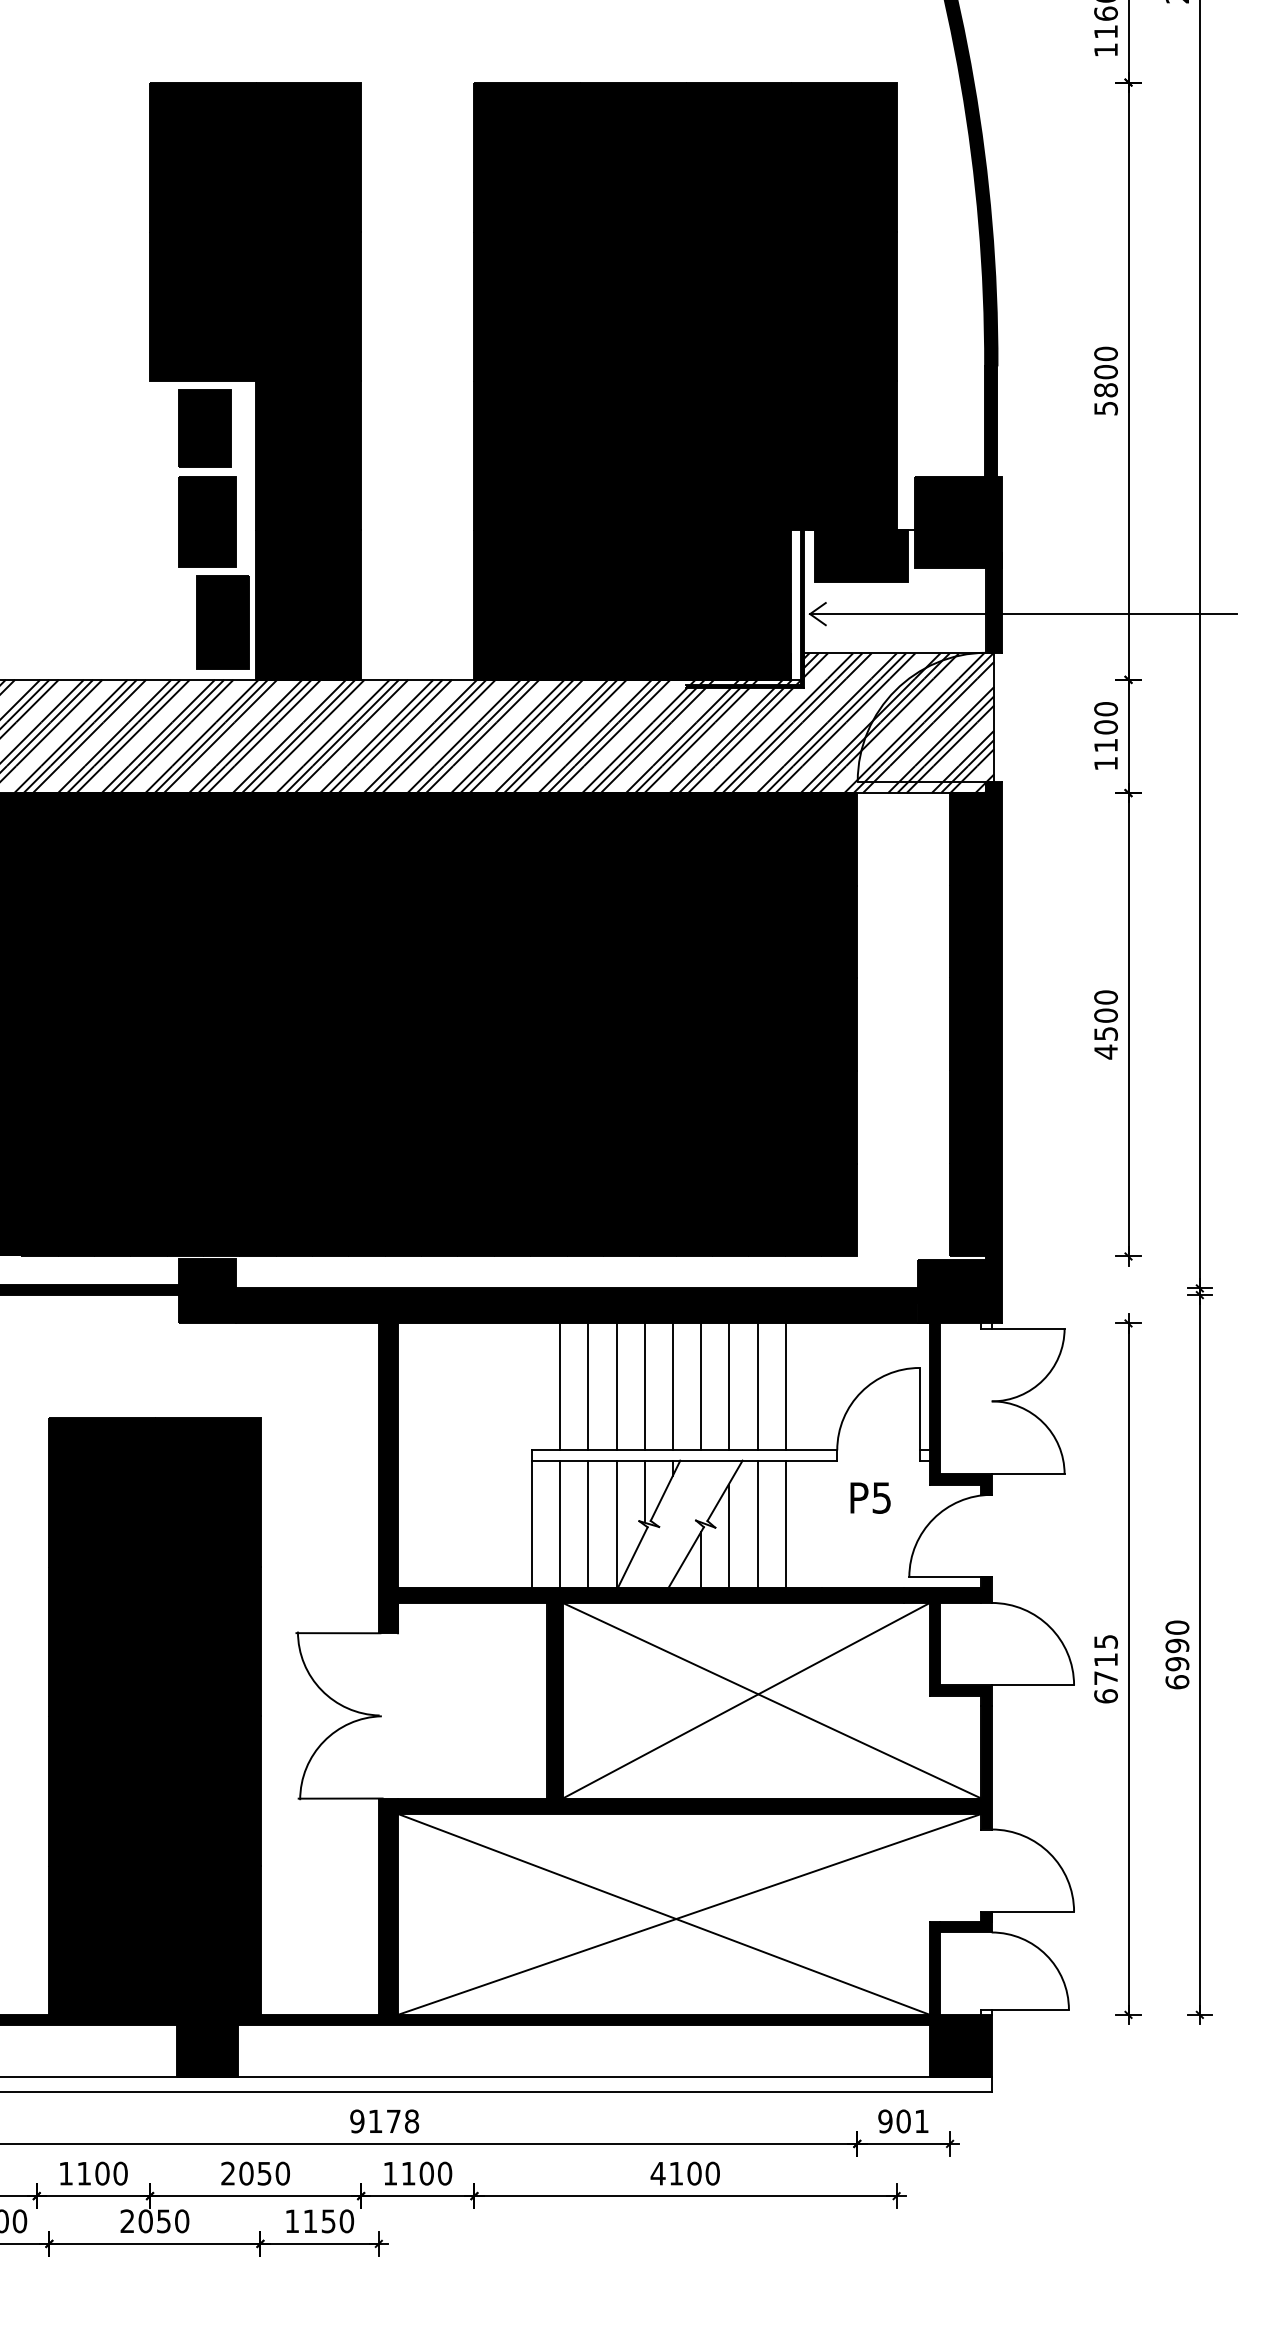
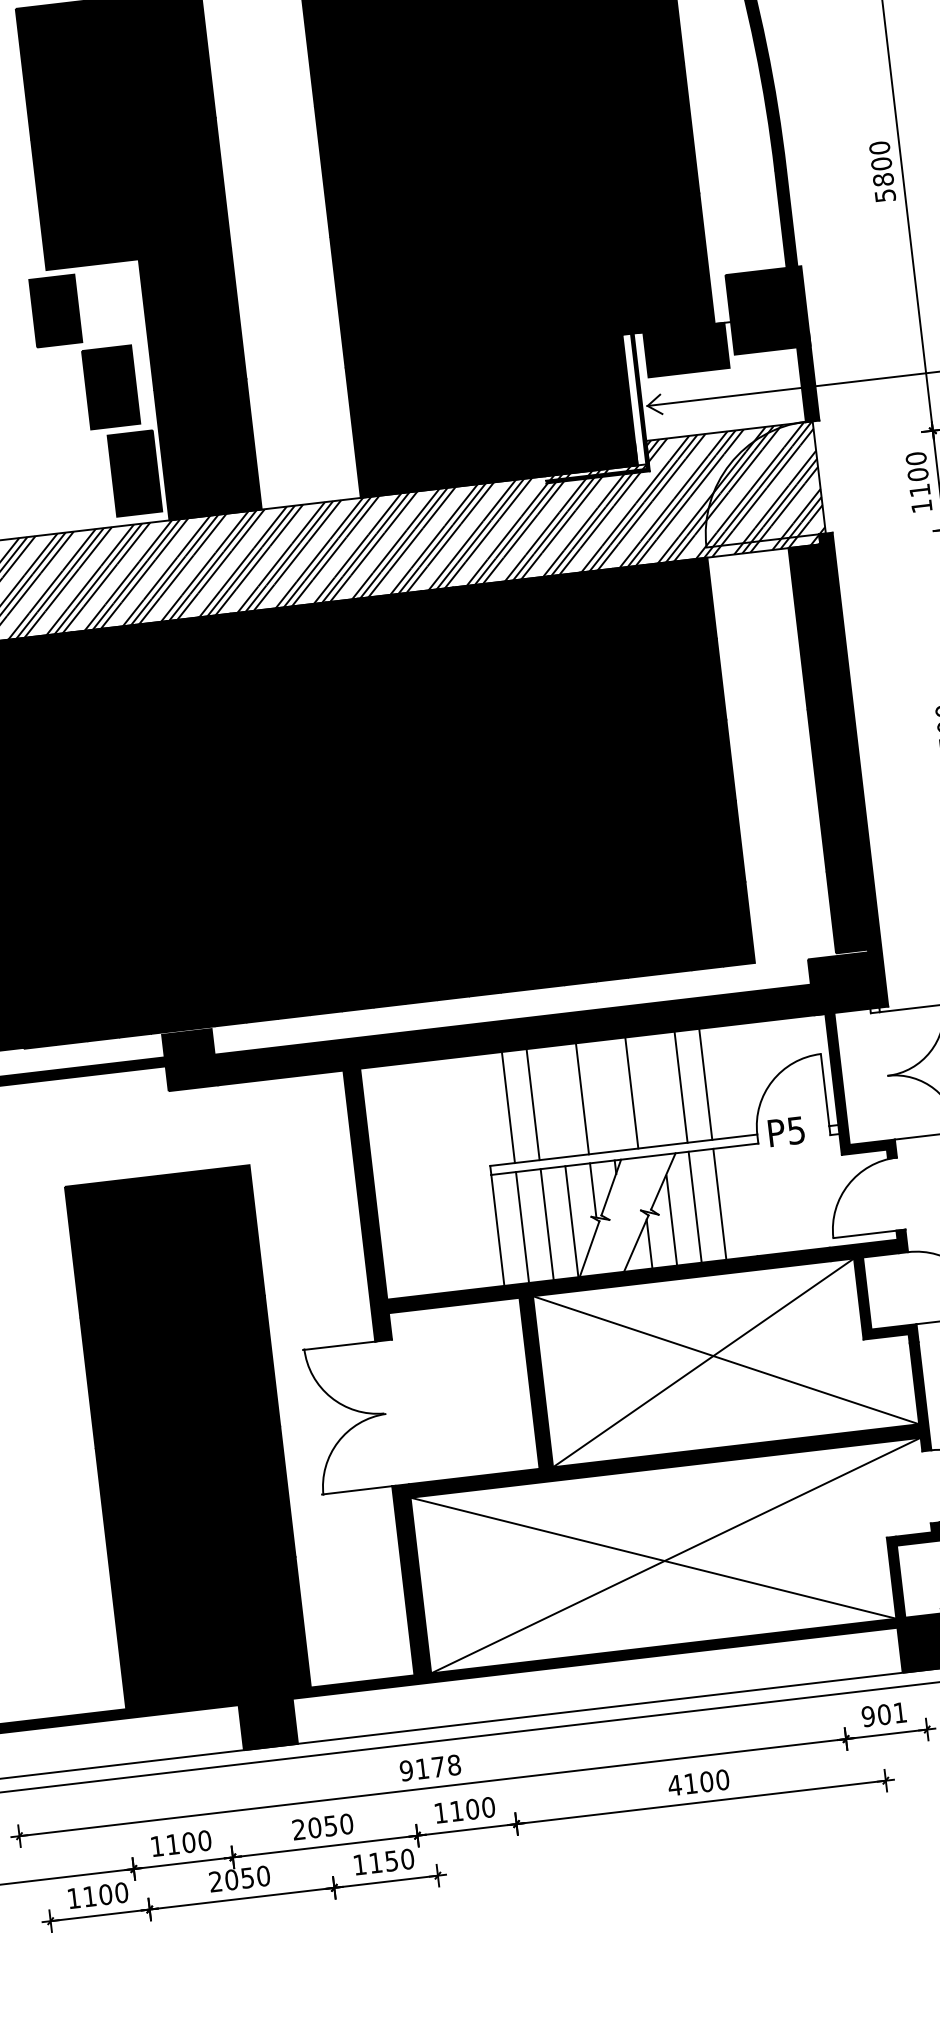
part: (204, 428) -> (55, 311), moved
line: (616, 1386) -> (557, 1101), removed
line: (673, 1386) -> (607, 1095), removed
line: (729, 1386) -> (656, 1089), removed
text: (870, 1497) -> (786, 1131), moved

